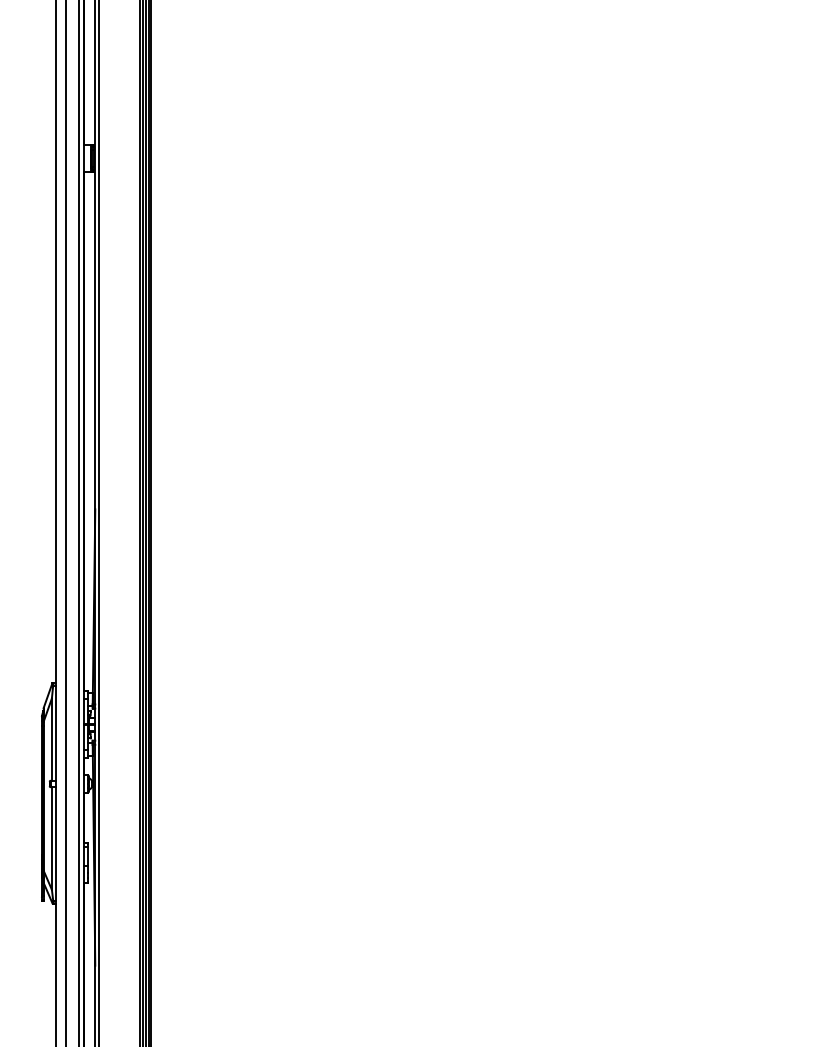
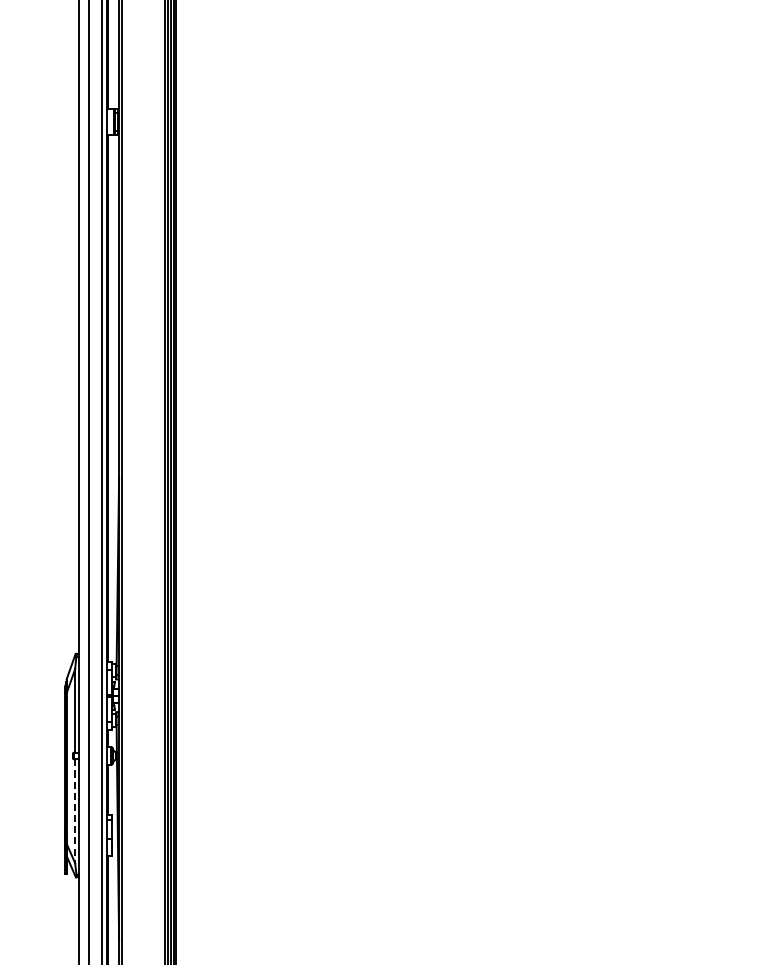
line: (51, 839) -> (74, 812), solid -> dashed

